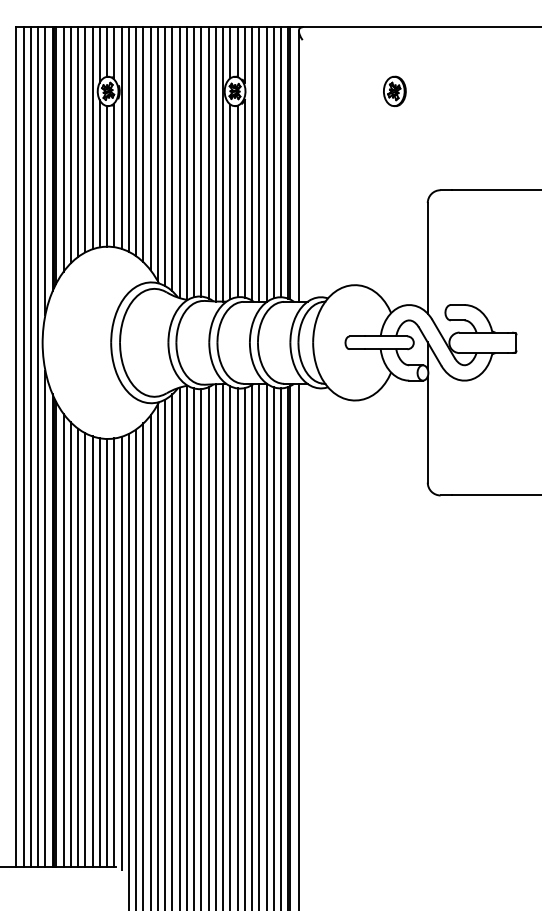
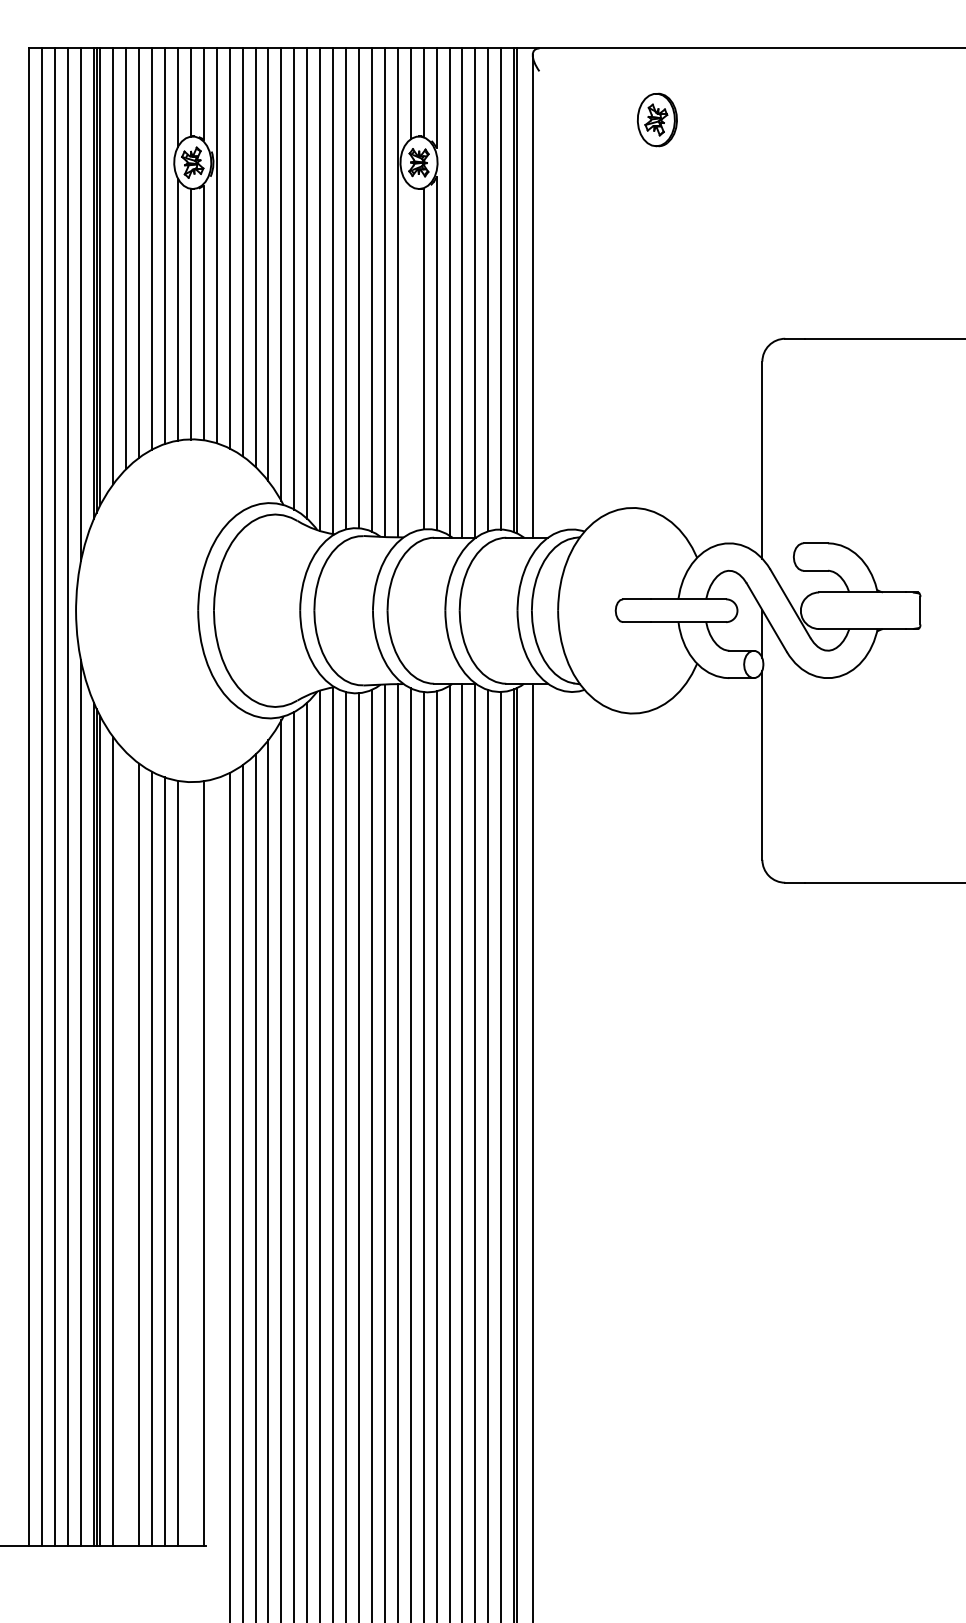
part: (394, 91) -> (656, 120), moved
line: (230, 201) -> (410, 358), removed
line: (70, 644) -> (125, 1148), removed
line: (107, 652) -> (191, 1162), removed
line: (121, 652) -> (216, 1162), removed

